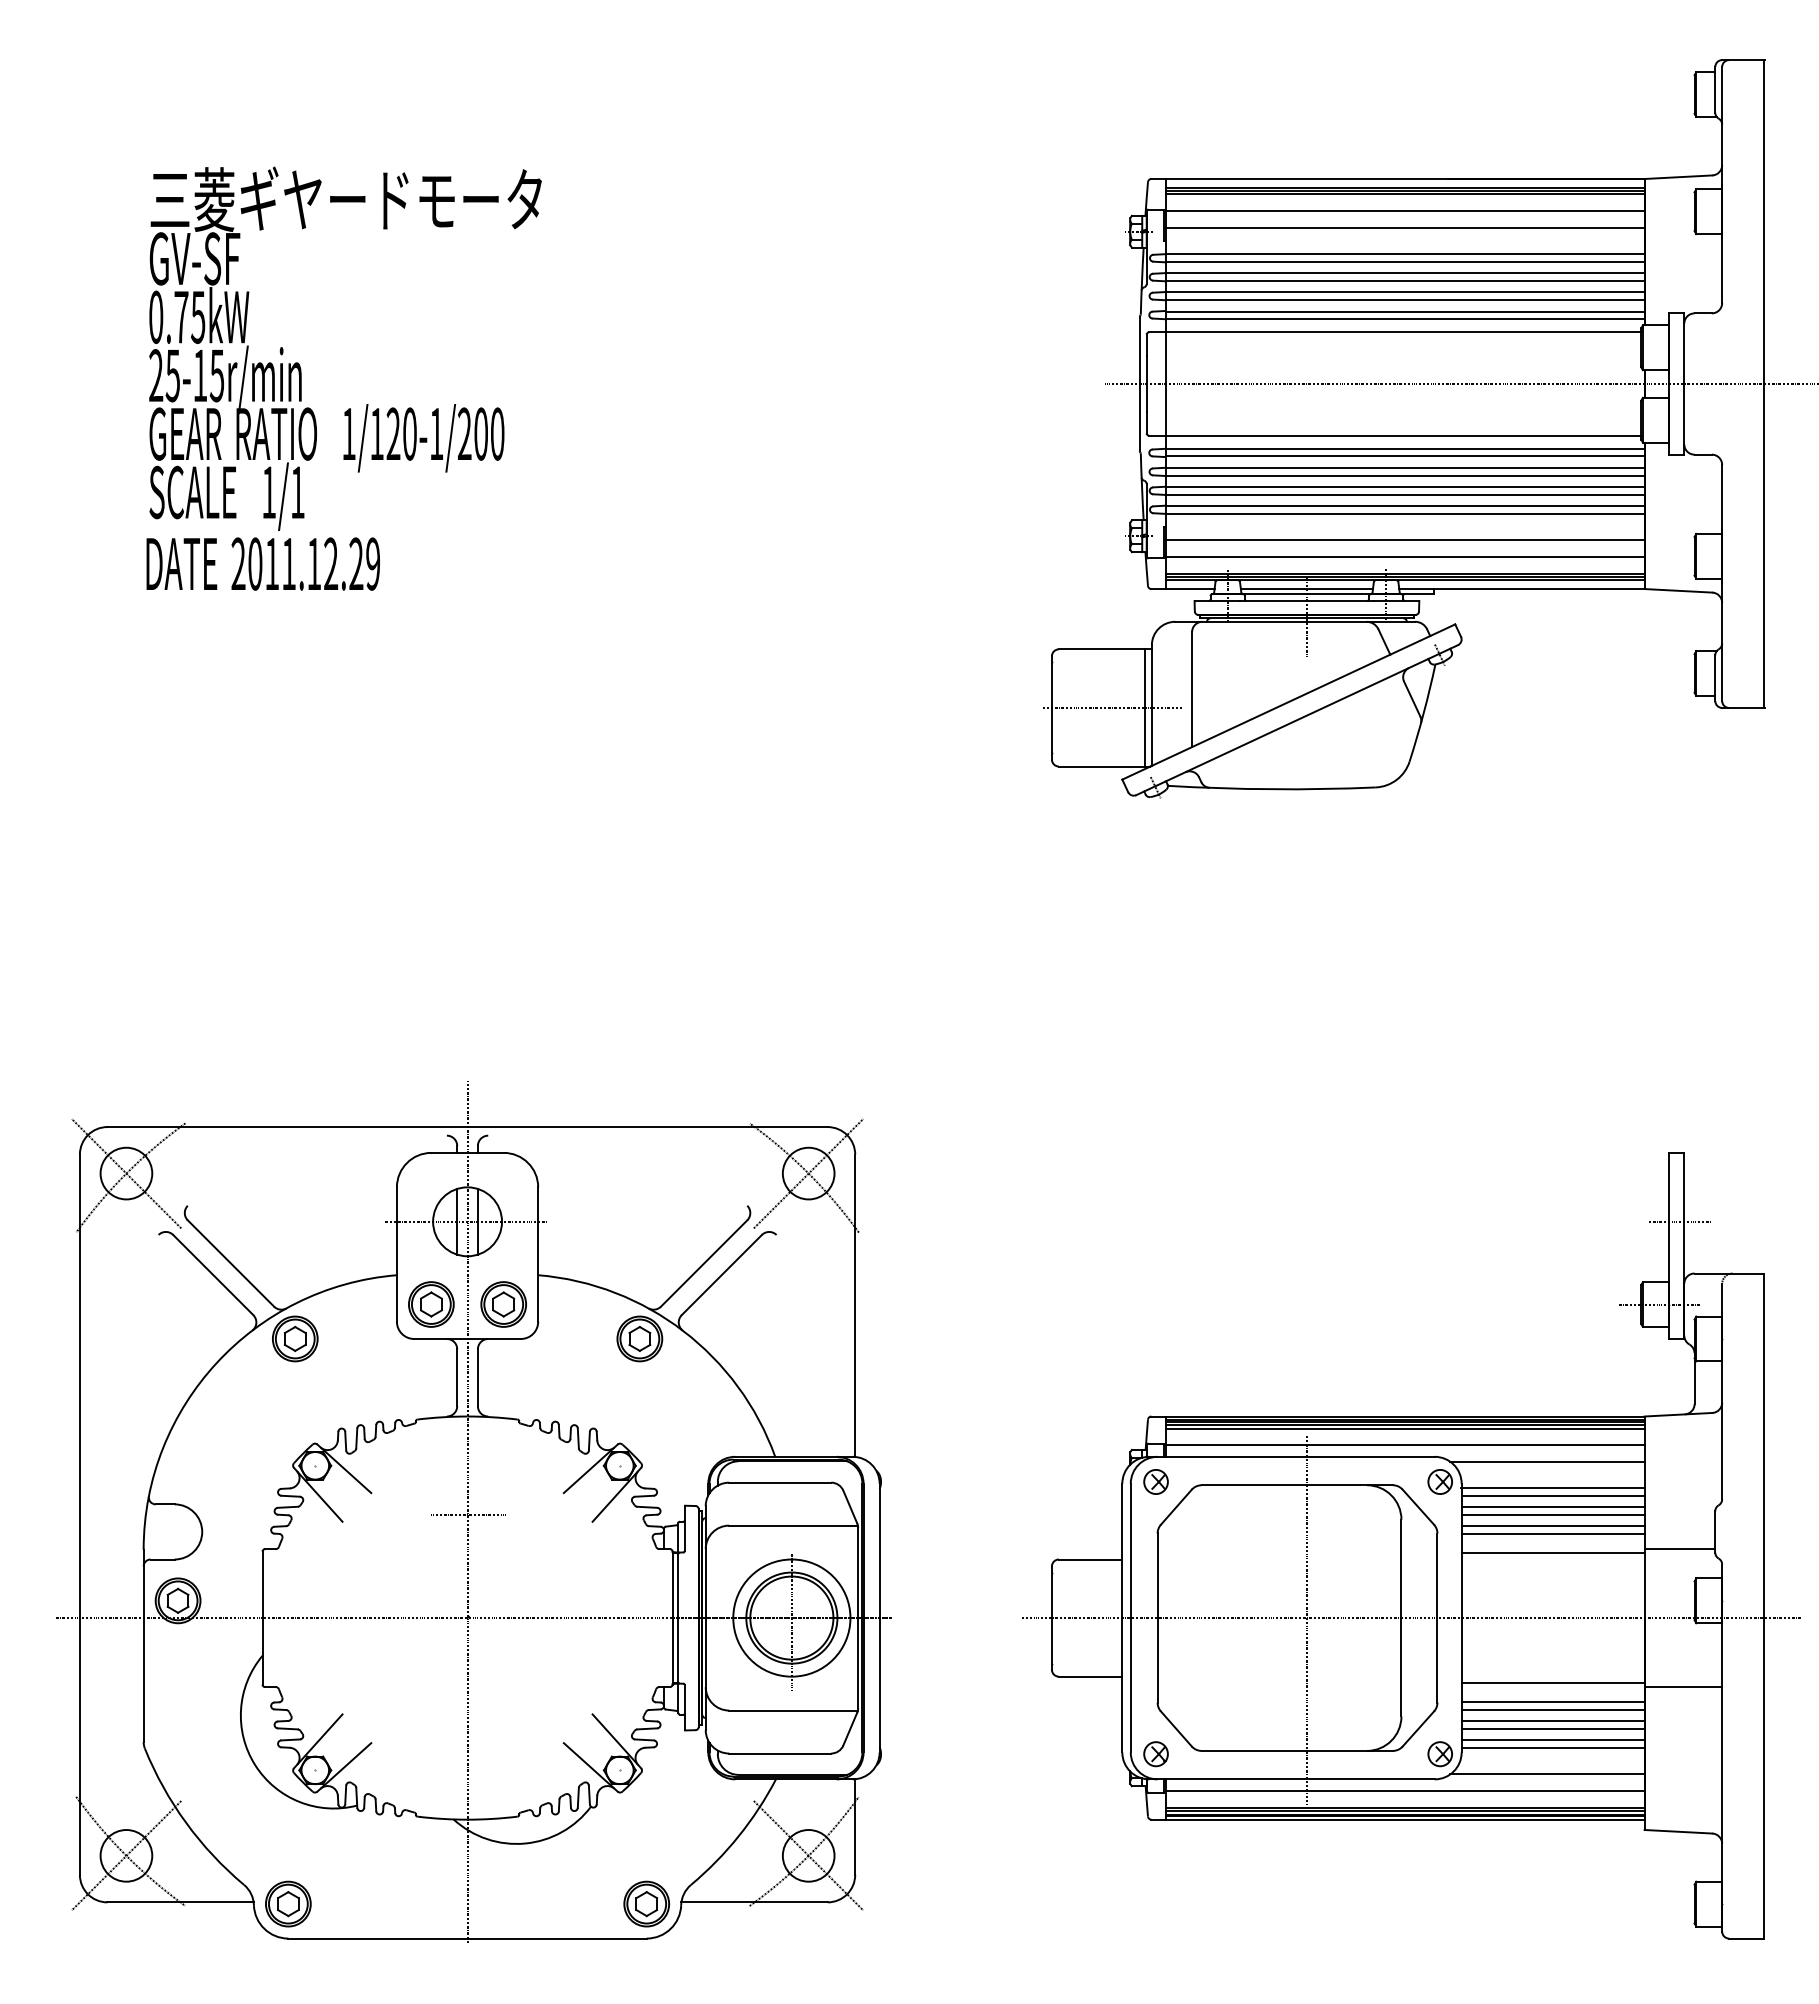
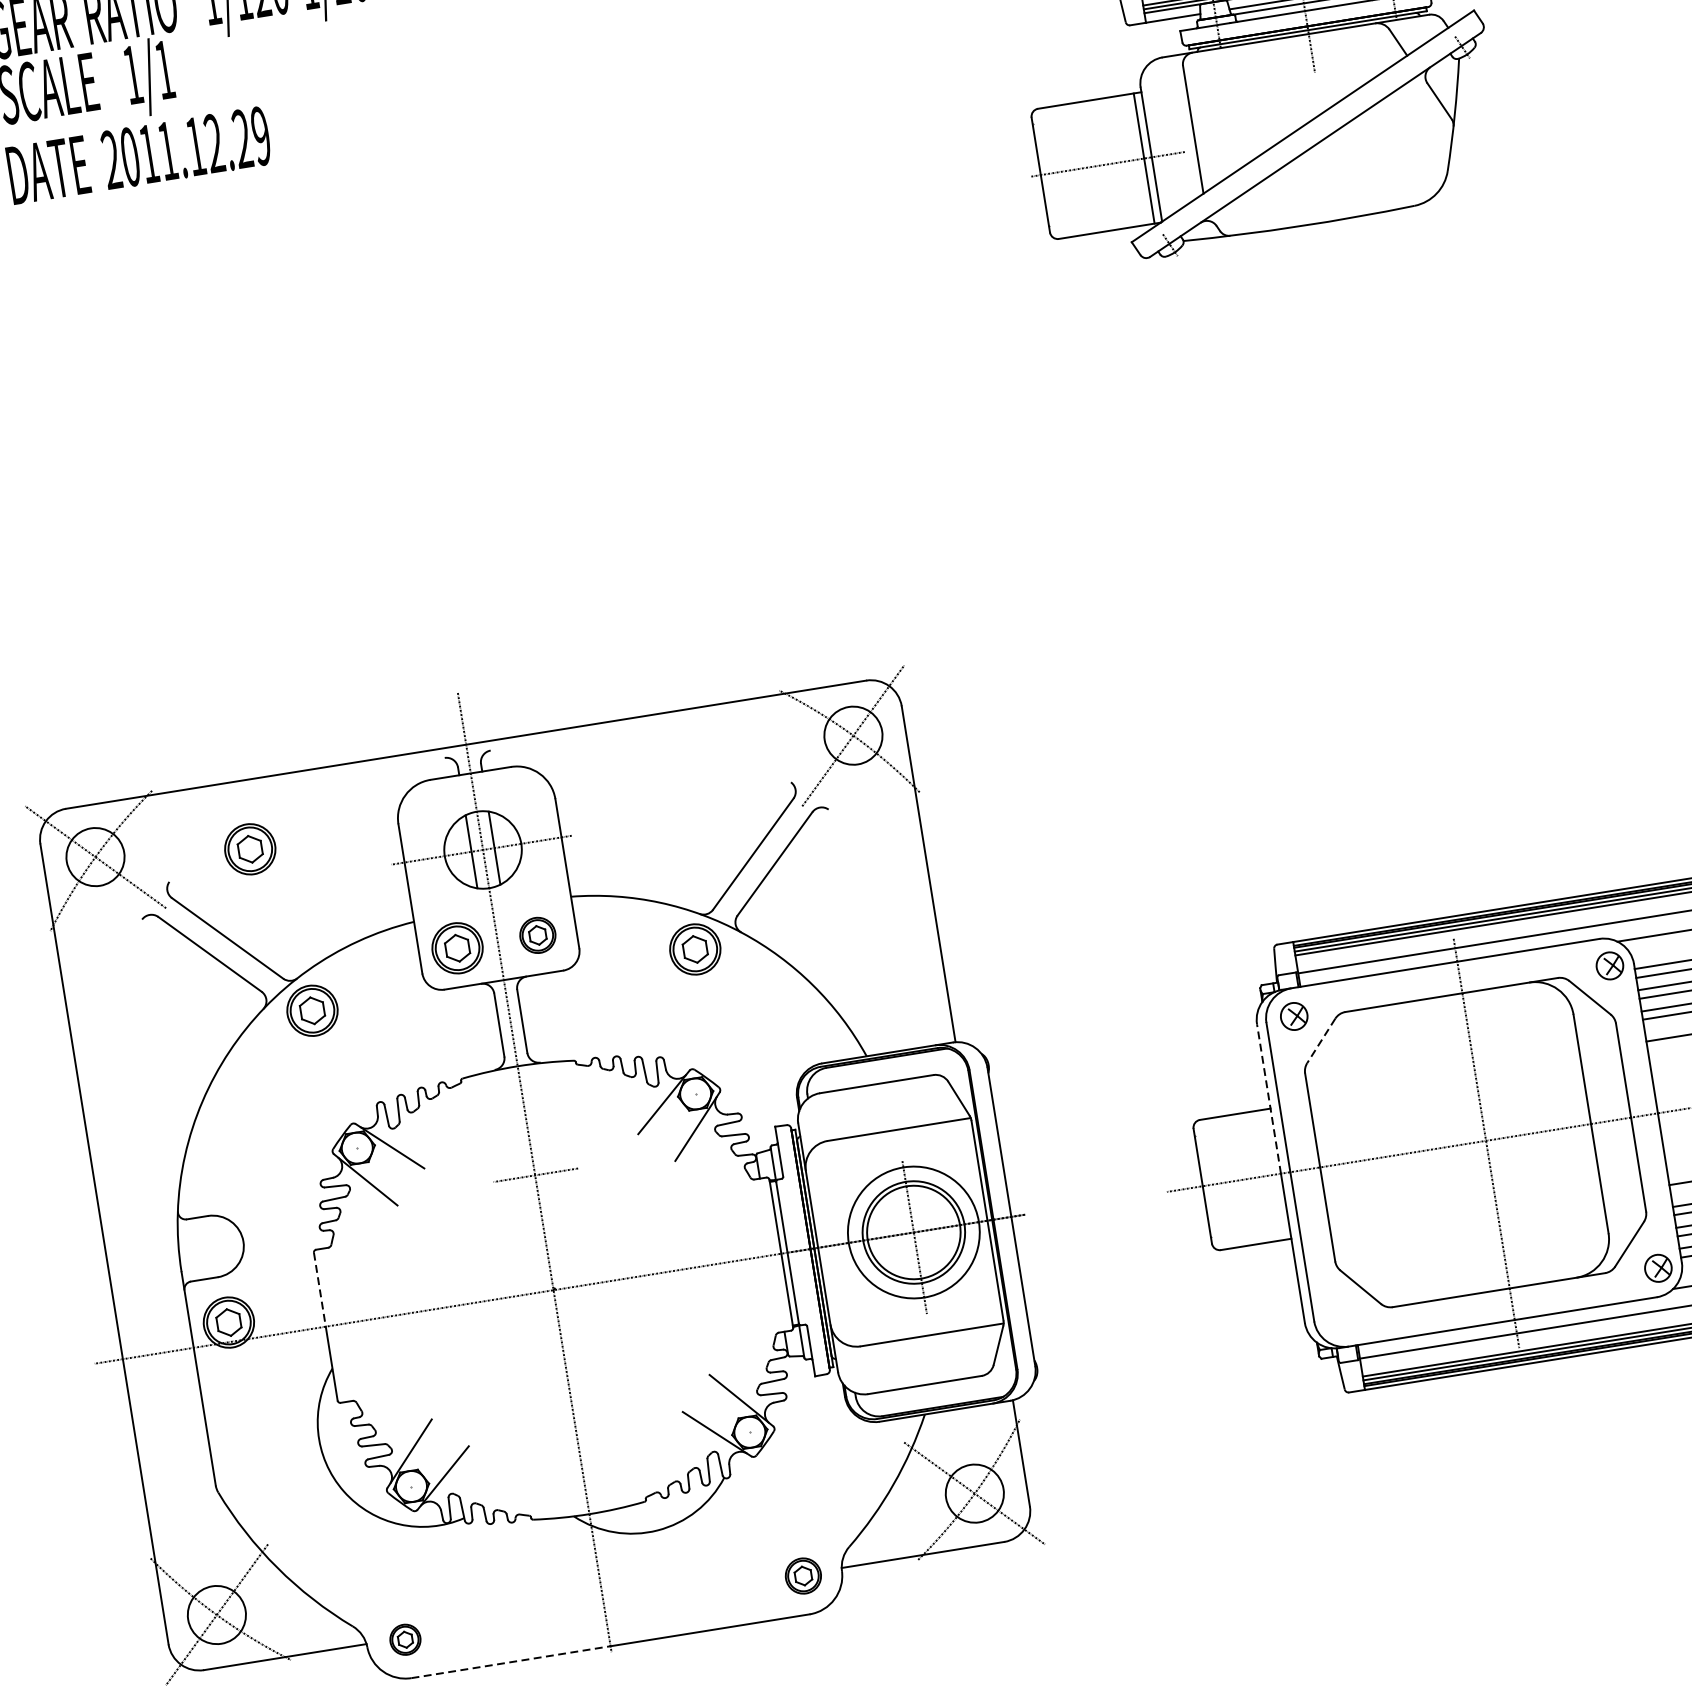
part: (263, 1188) -> (250, 849), added
part: (503, 1304) -> (537, 935), size x0.7
line: (1176, 1507) -> (1321, 1041), solid -> dashed
line: (1122, 1550) -> (1269, 1098), solid -> dashed
line: (262, 1585) -> (319, 1290), solid -> dashed
part: (1155, 1754) -> (1342, 1319), removed
part: (288, 1903) -> (405, 1639), size x0.6
part: (646, 1903) -> (803, 1575), size x0.7
line: (377, 1938) -> (510, 1662), solid -> dashed

